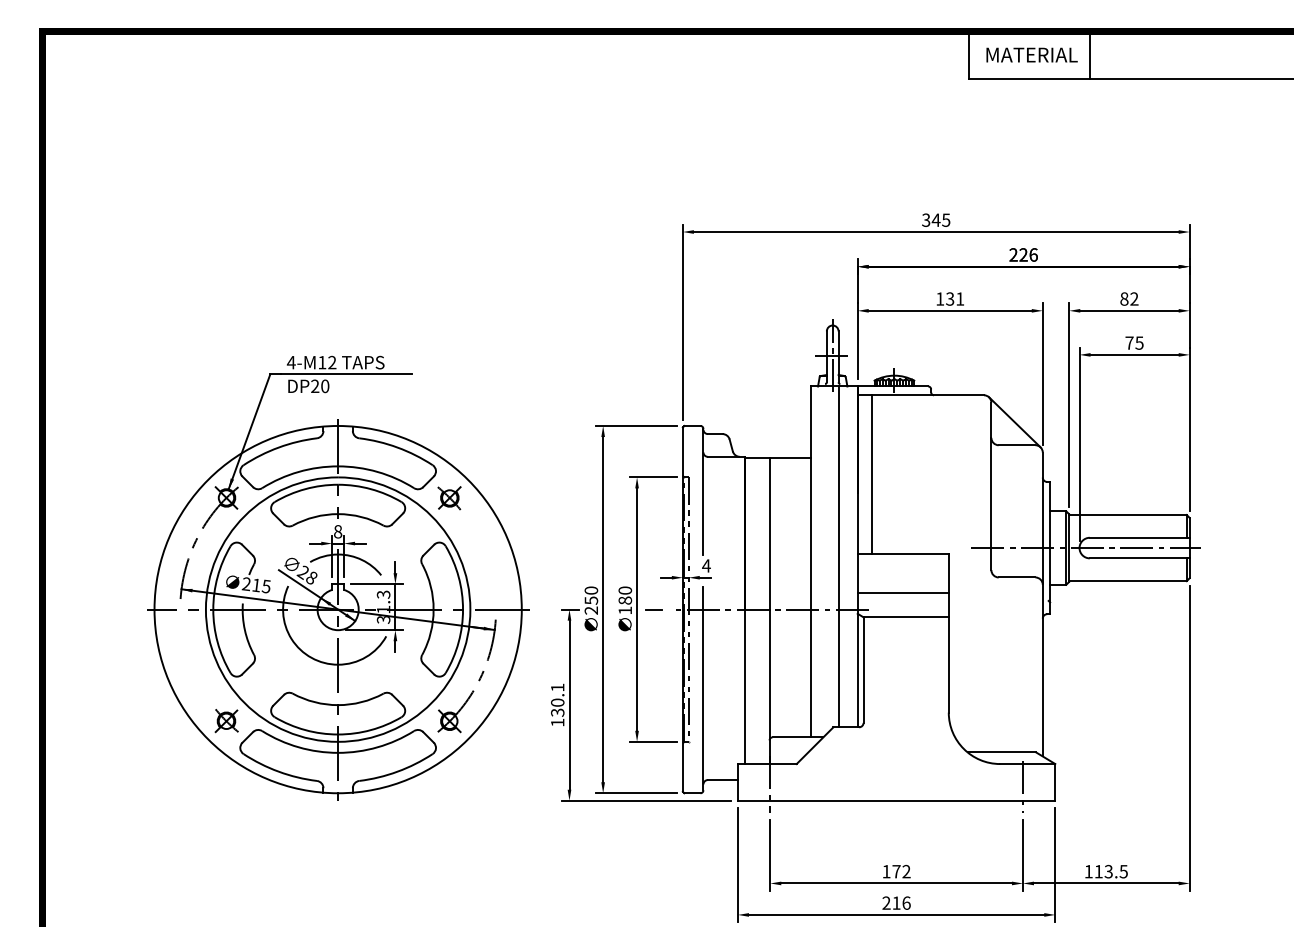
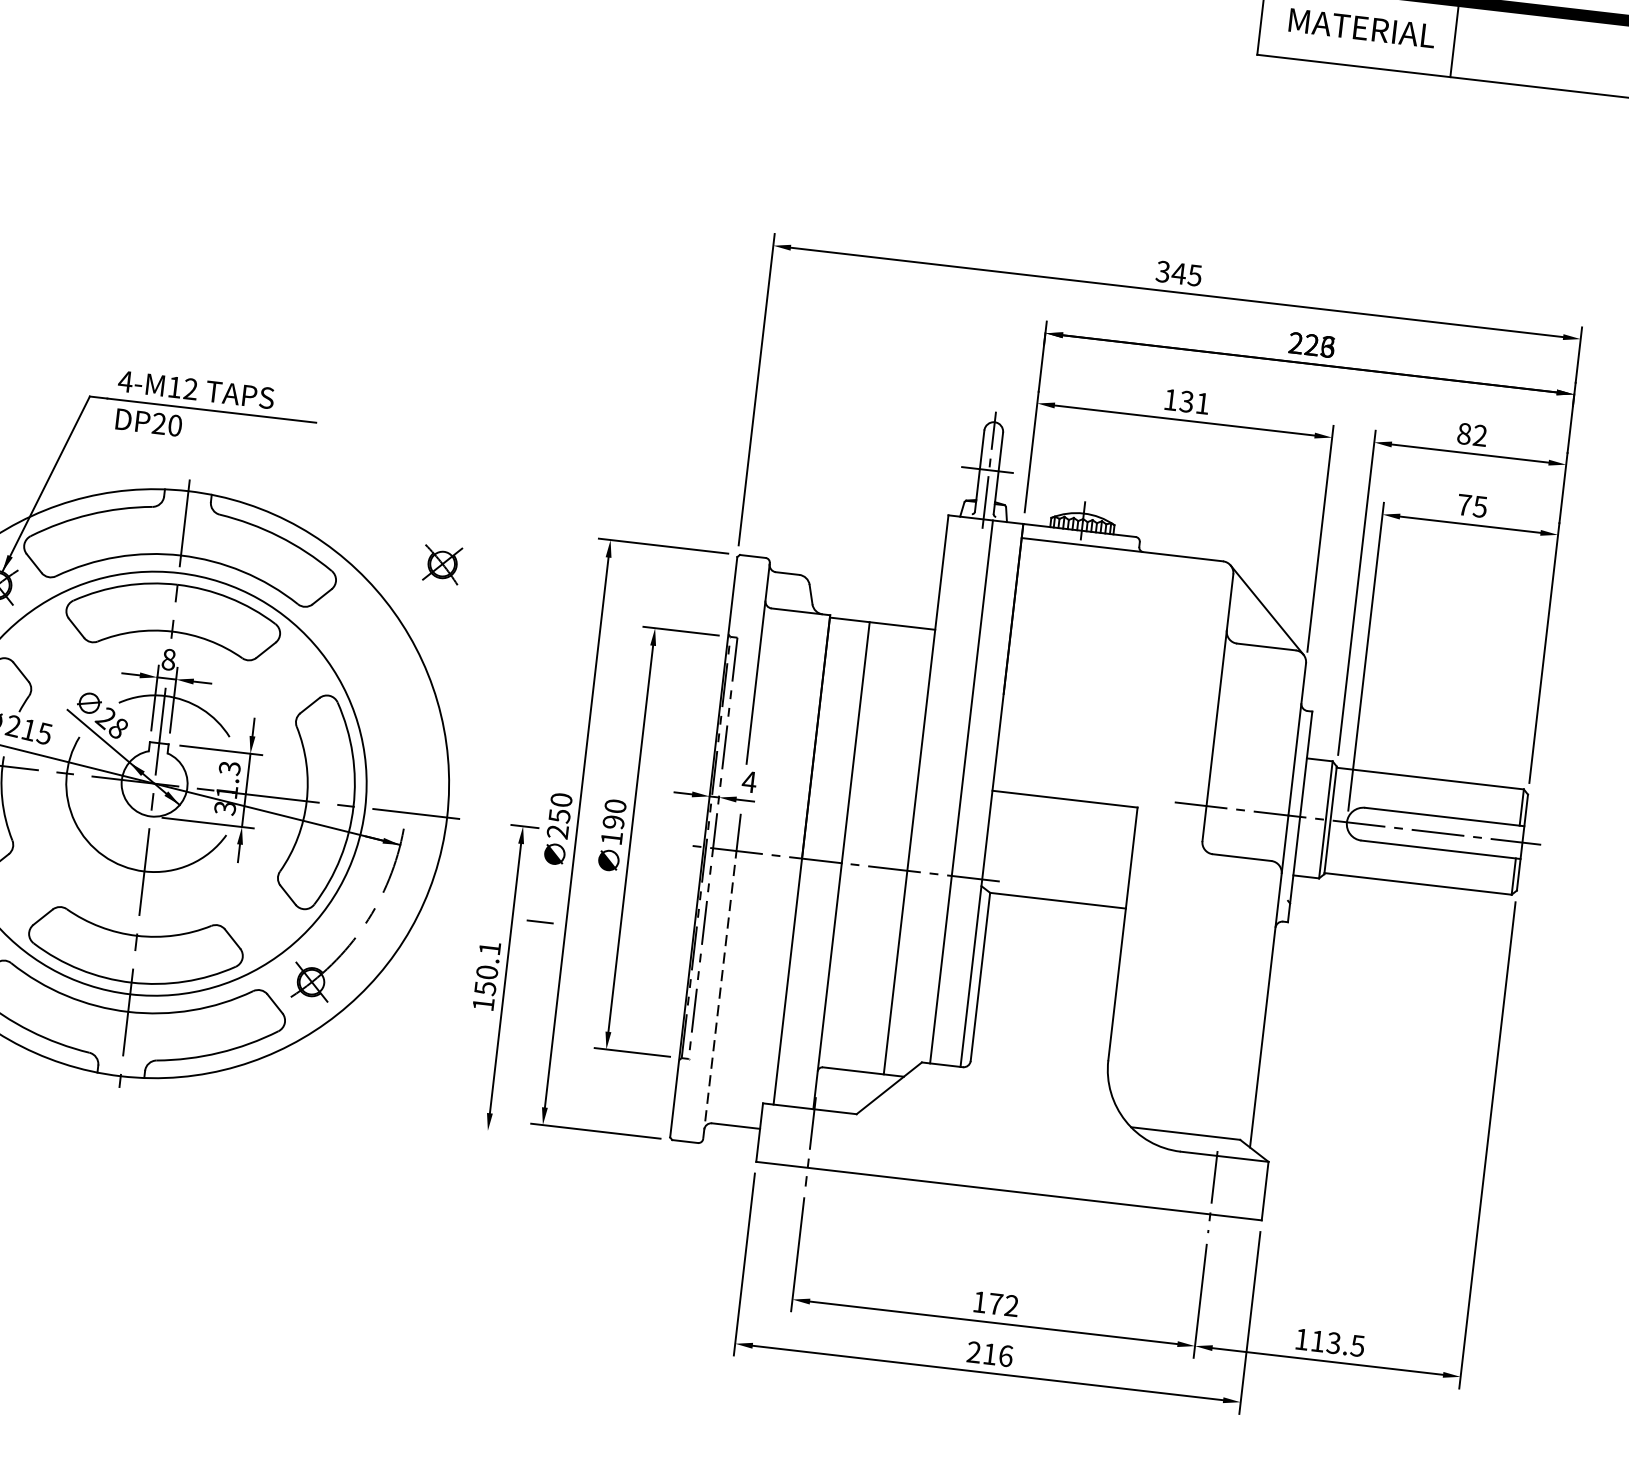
text: (1033, 254) -> (1327, 346), 226 -> 223
line: (872, 474) -> (1030, 666), removed
part: (449, 498) -> (441, 564), moved
line: (902, 593) -> (1056, 862), removed
text: (624, 600) -> (612, 821), 180 -> 190
line: (653, 609) -> (539, 921), moved
line: (703, 699) -> (720, 994), solid -> dashed
text: (557, 712) -> (485, 988), 130.1 -> 150.1
line: (646, 800) -> (610, 1144), removed

